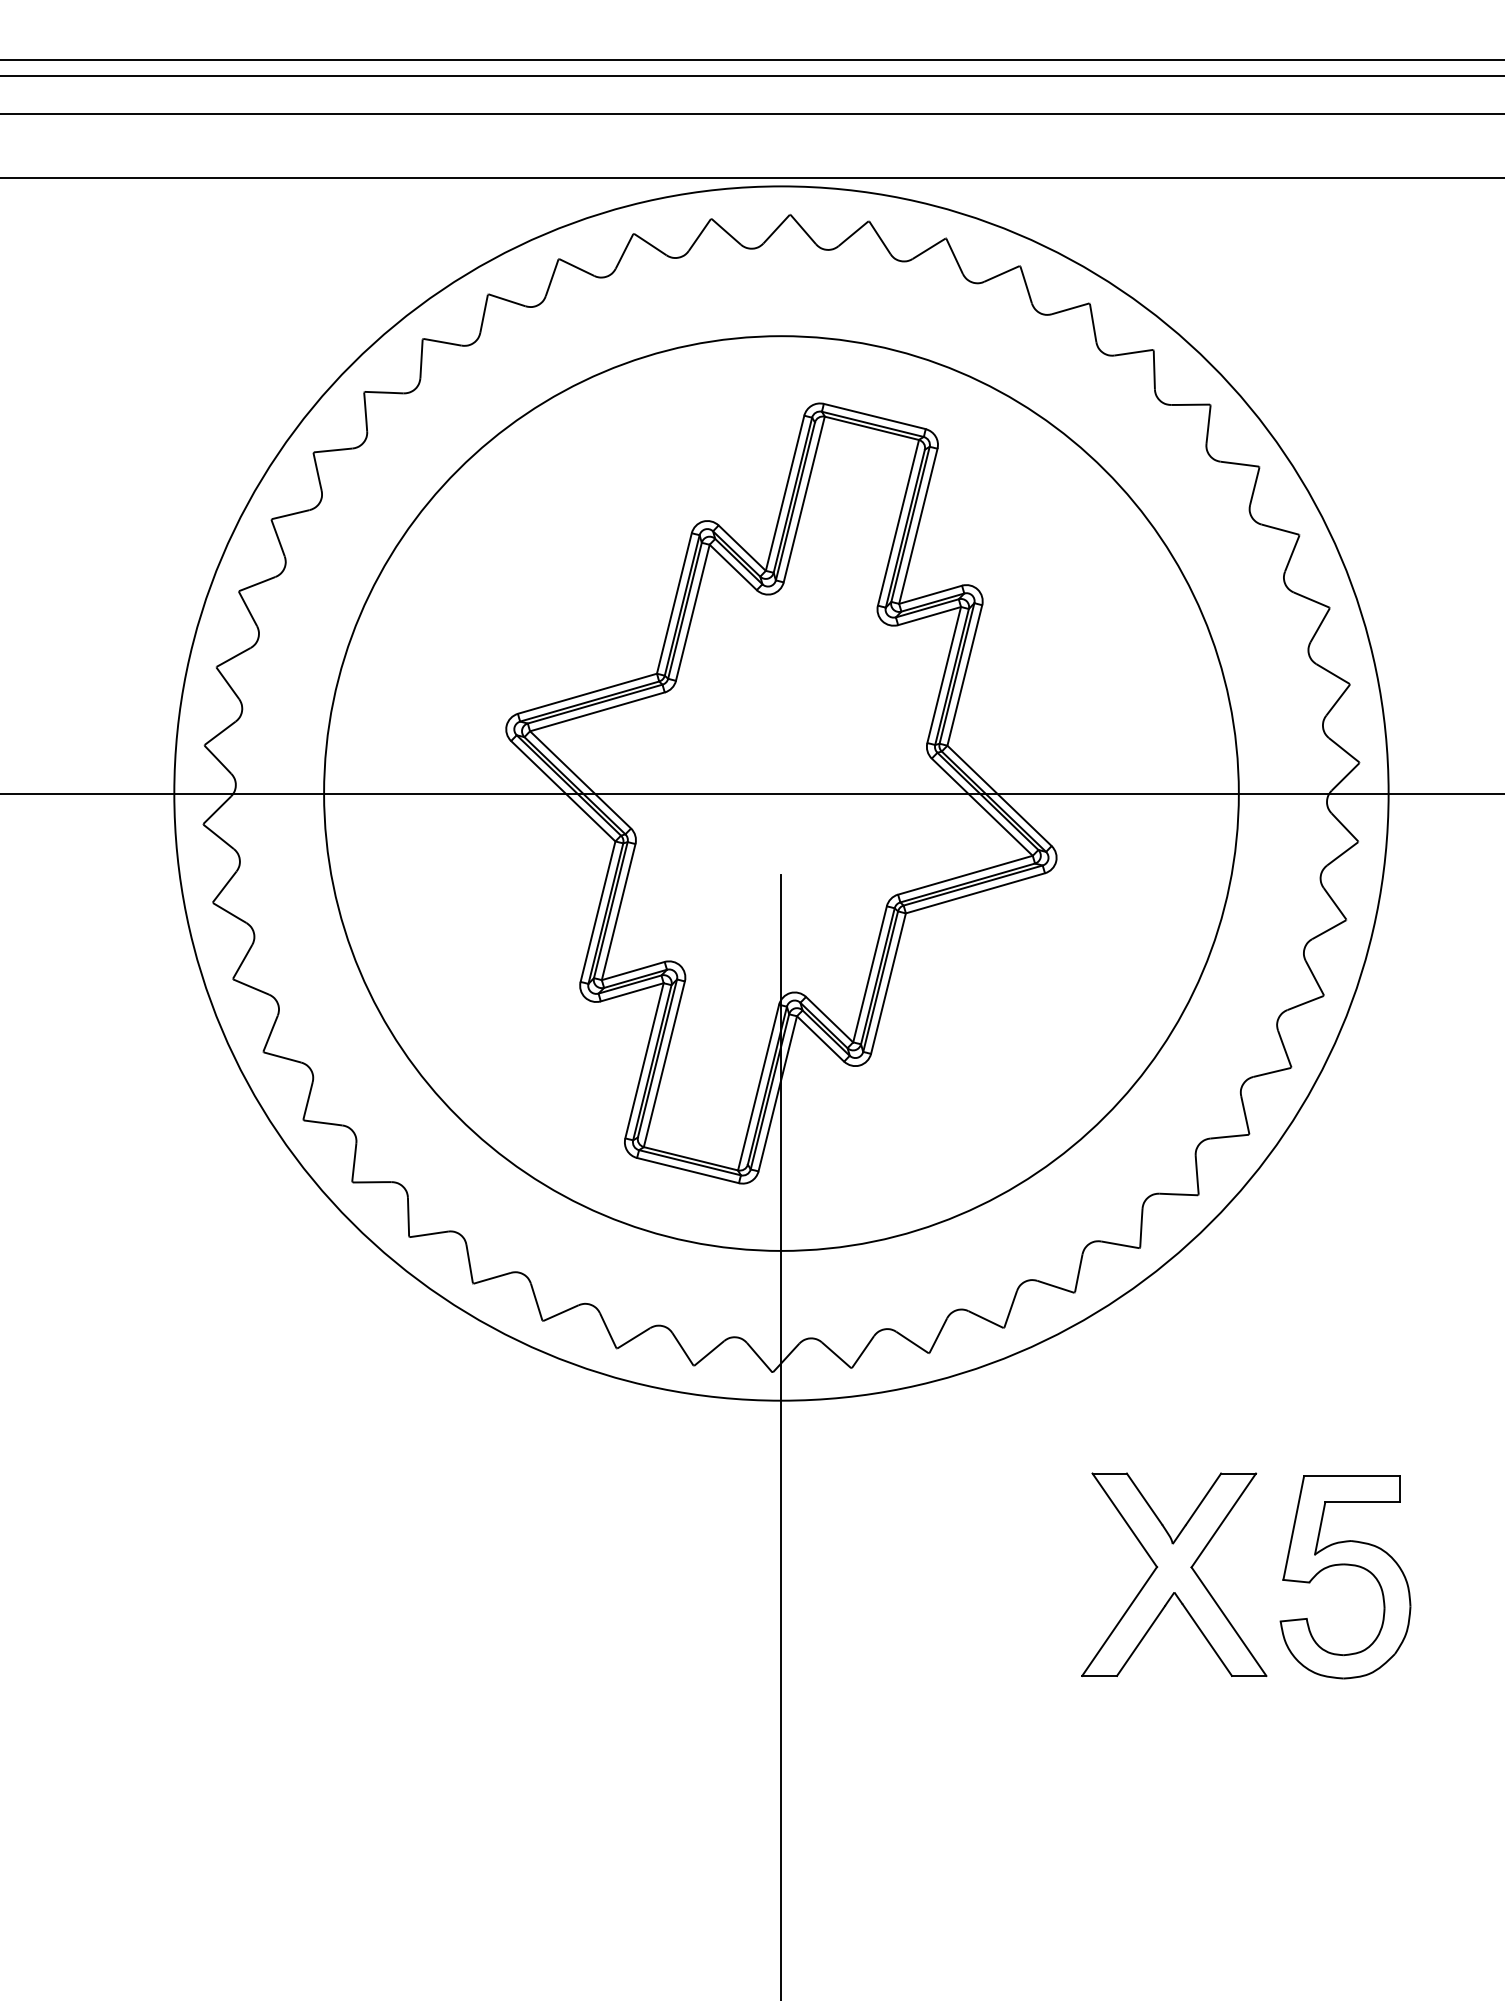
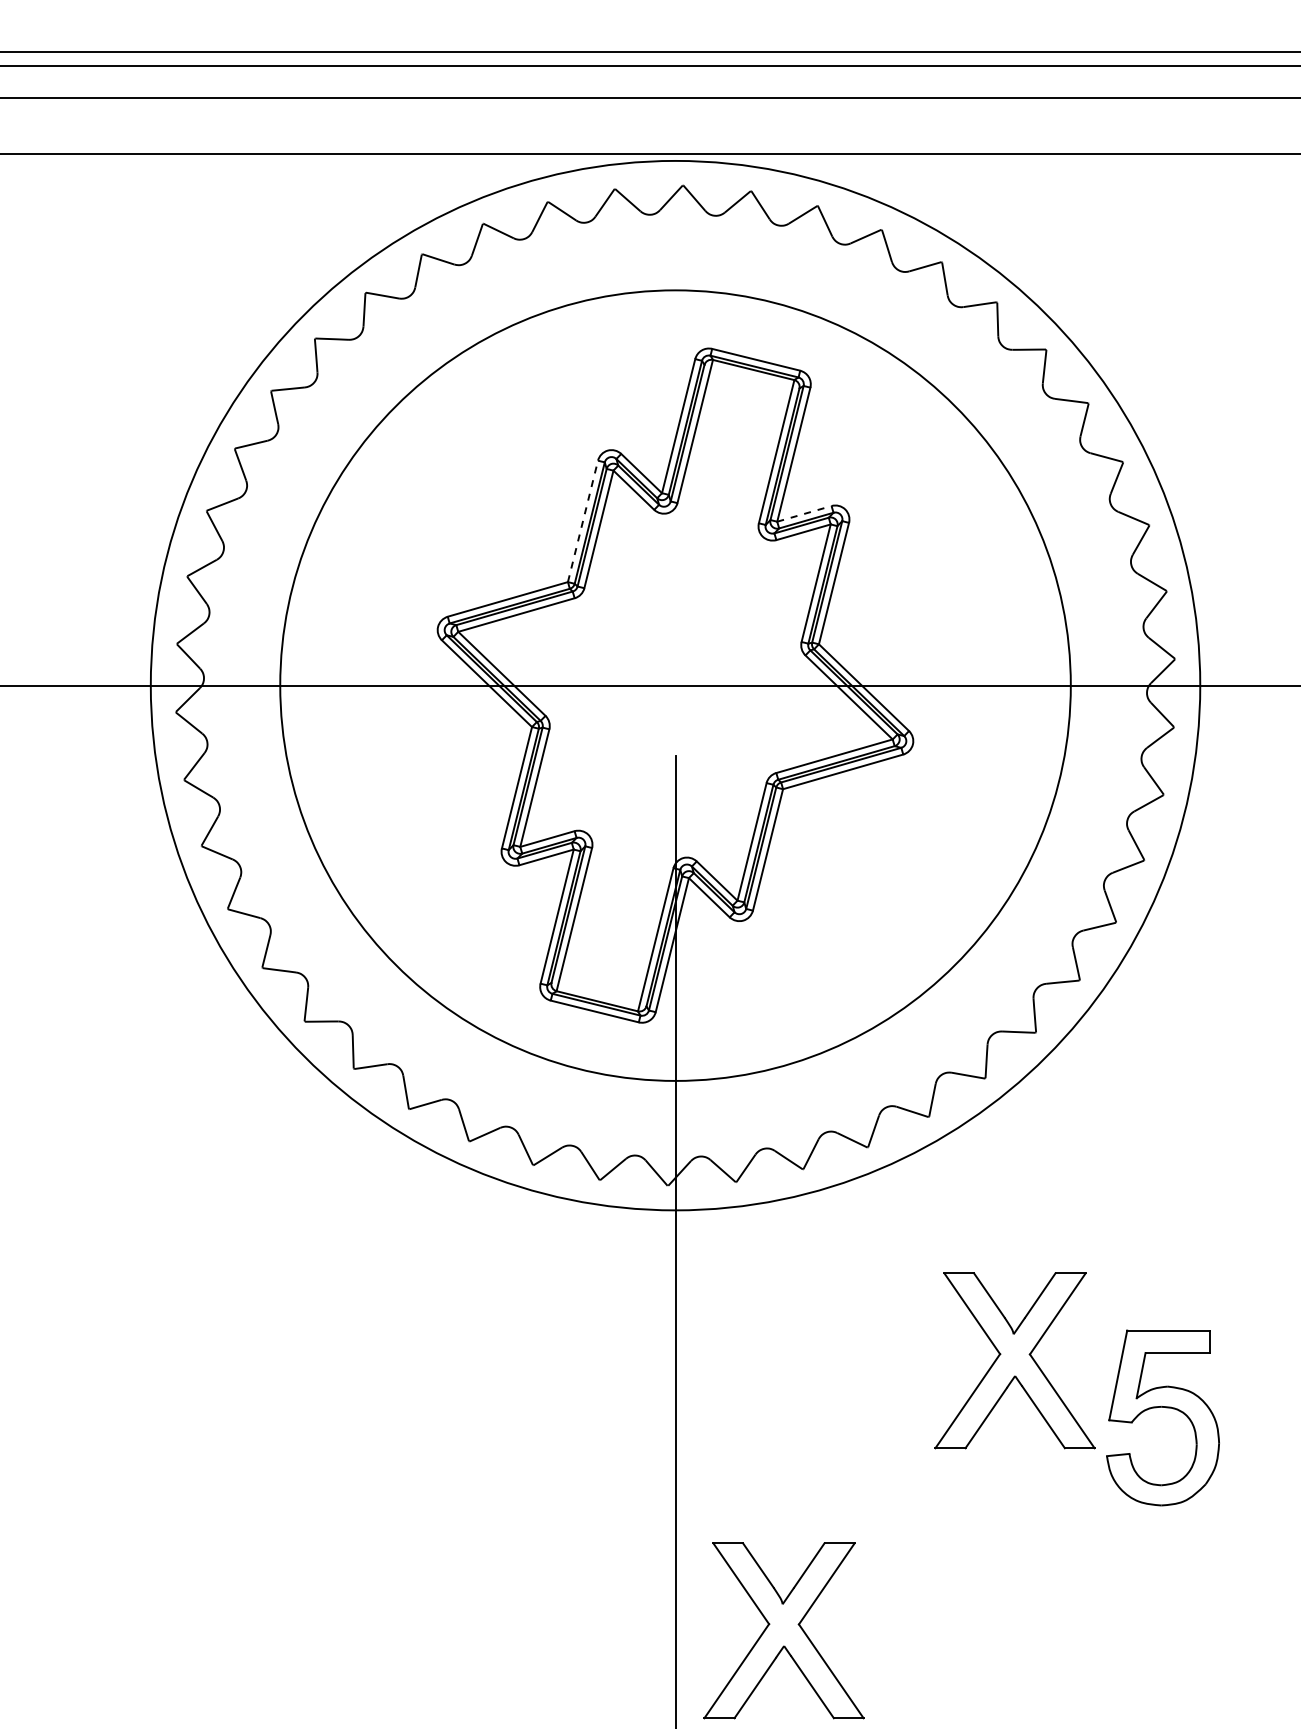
line: (930, 594) -> (804, 513), solid -> dashed
line: (673, 603) -> (582, 521), solid -> dashed
part: (1349, 1566) -> (1166, 1408), moved
part: (906, 1886) -> (783, 1630), added

